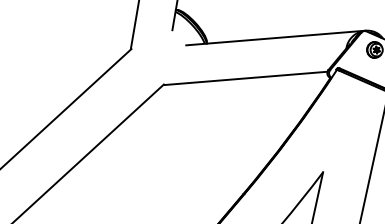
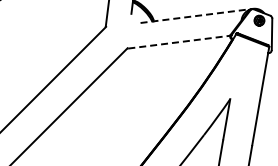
line: (275, 37) -> (196, 15), solid -> dashed
line: (246, 78) -> (179, 42), solid -> dashed

